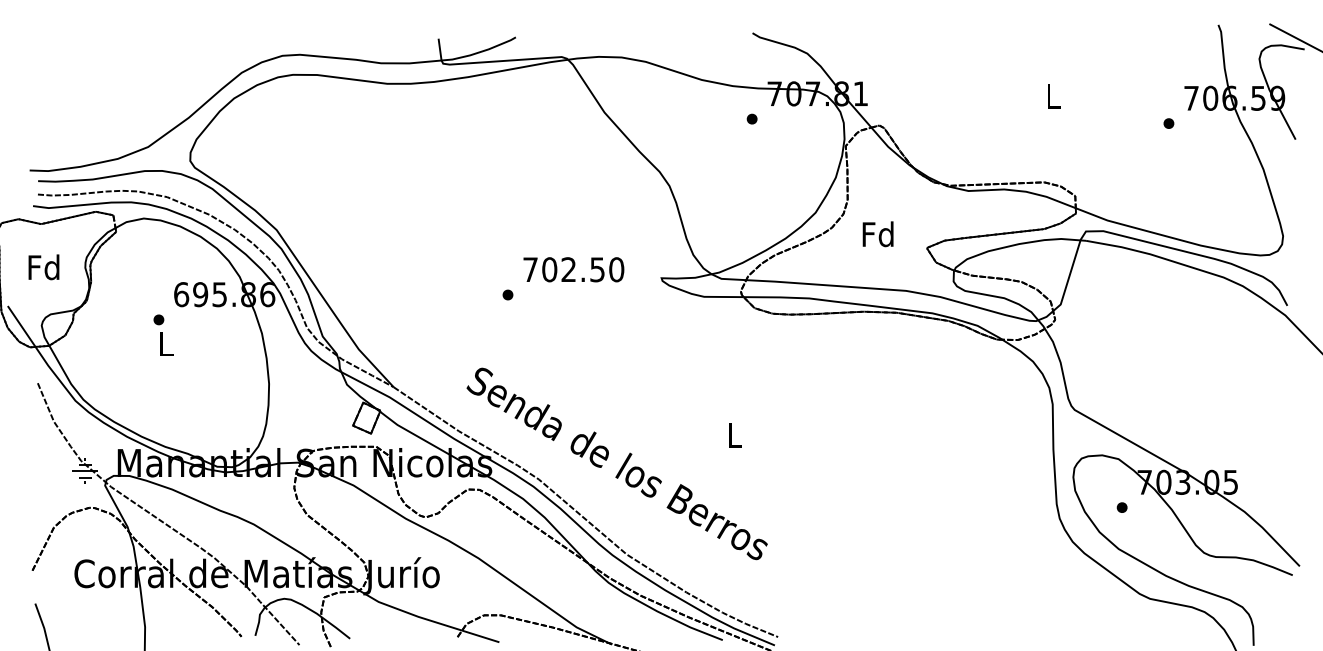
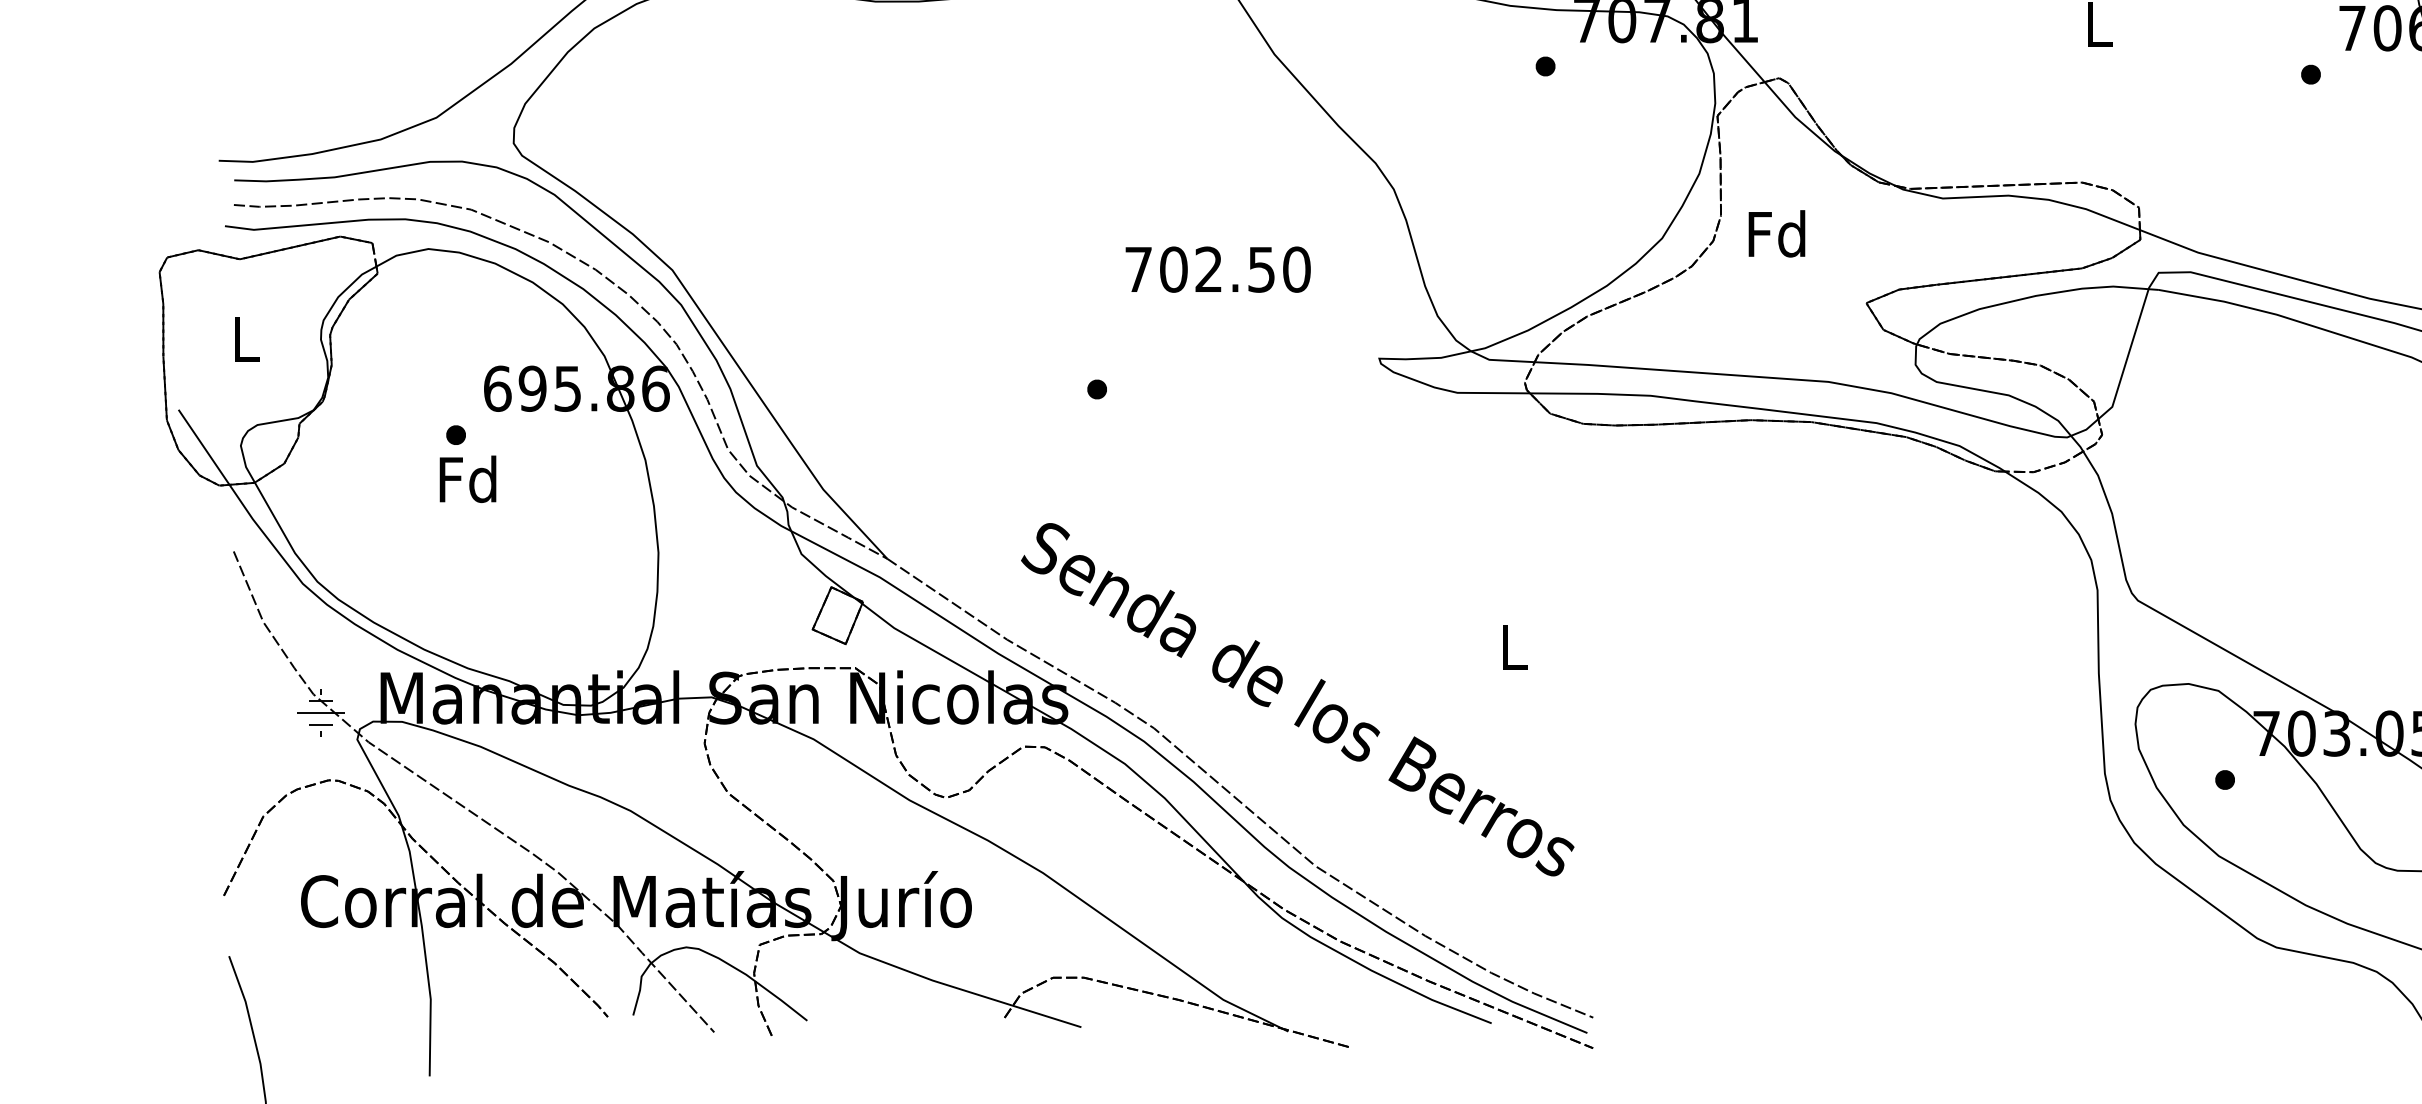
text: (877, 234) -> (1775, 234), moved
text: (43, 267) -> (244, 338), Fd -> L
text: (573, 269) -> (1217, 269), moved
text: (165, 343) -> (468, 478), L -> Fd

